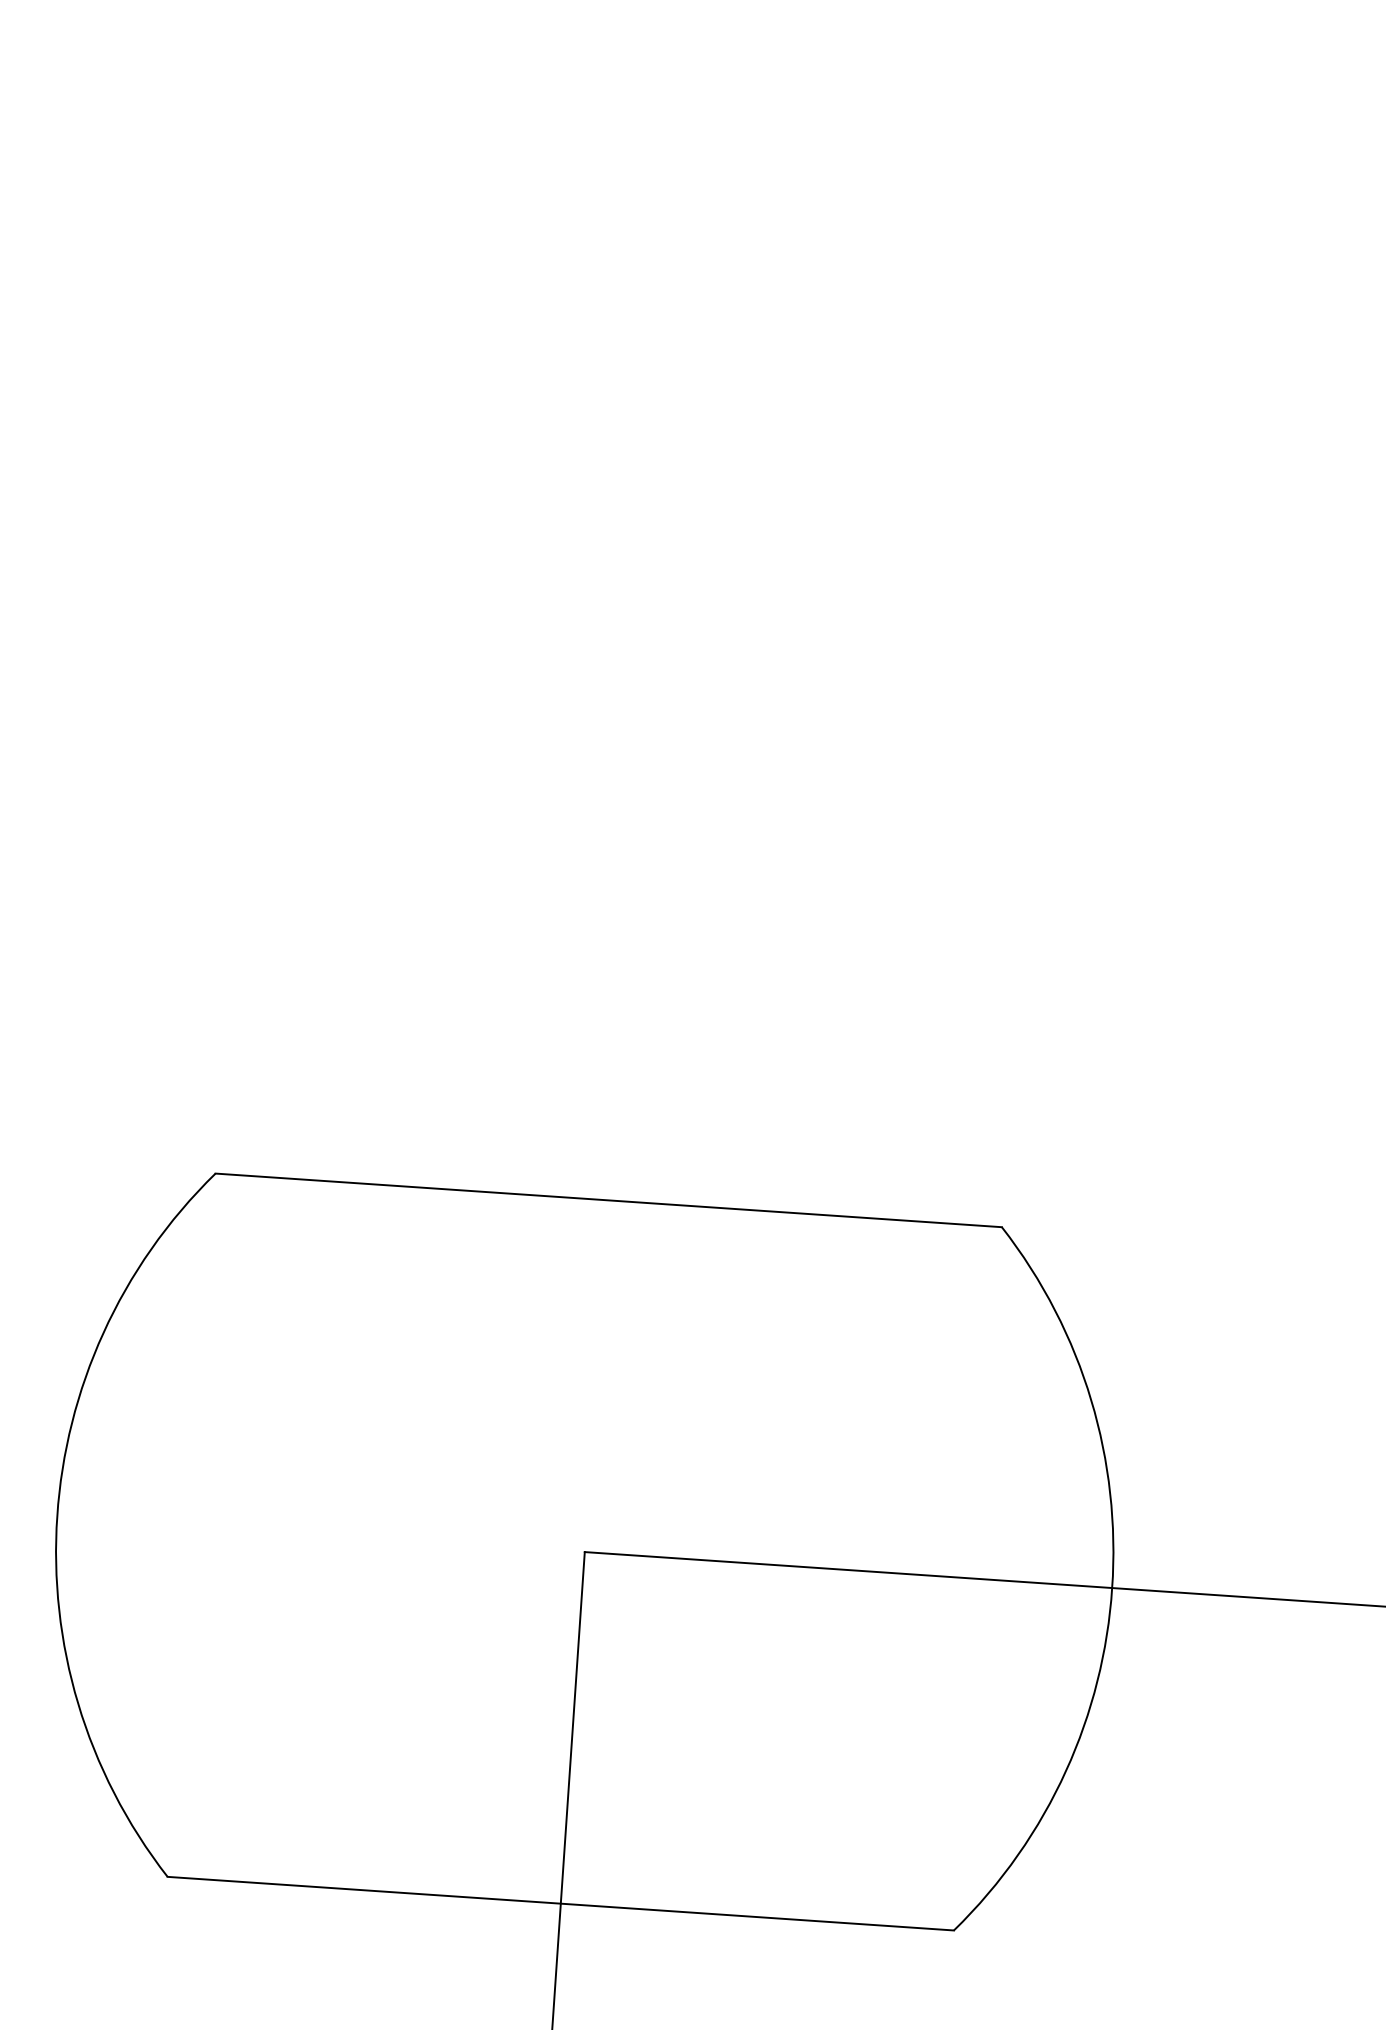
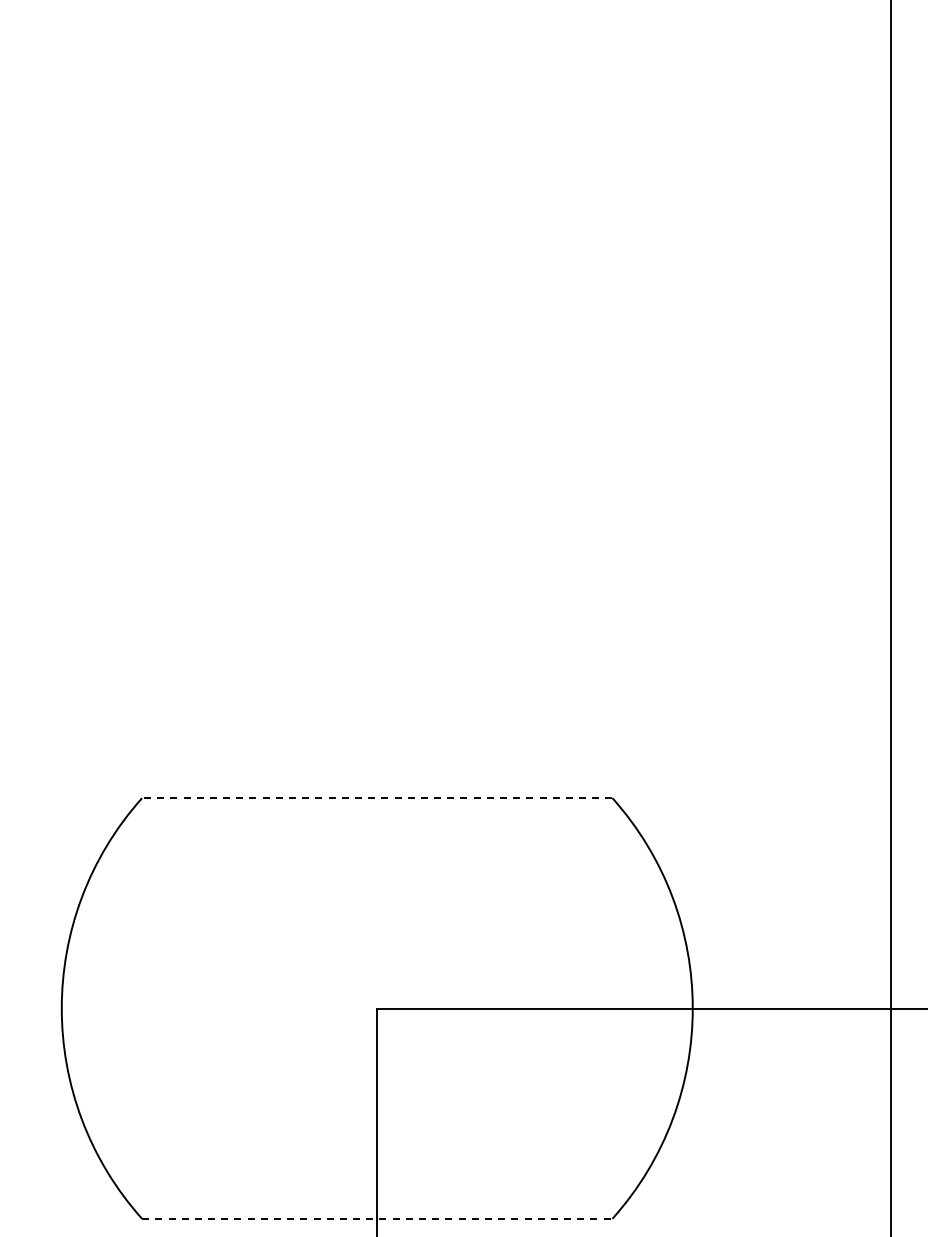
line: (607, 1200) -> (376, 798), solid -> dashed
line: (561, 1903) -> (377, 1218), solid -> dashed

